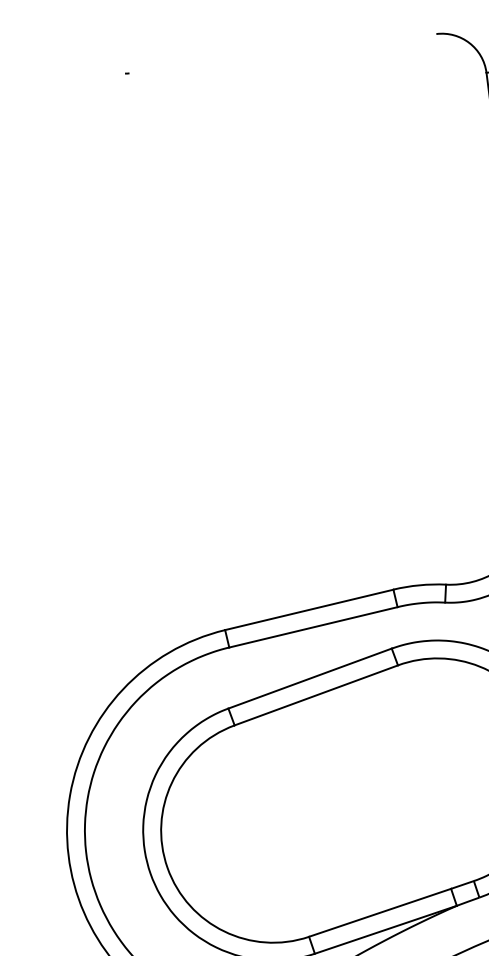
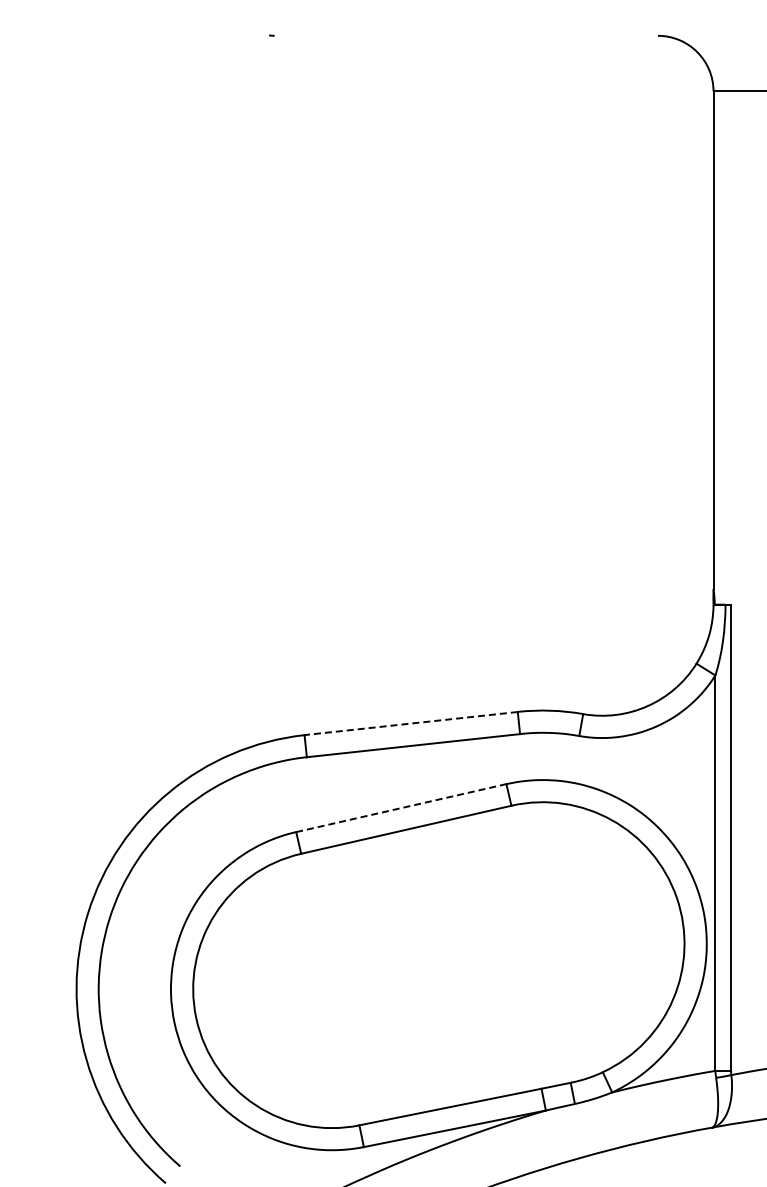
line: (308, 609) -> (410, 723), solid -> dashed
line: (310, 678) -> (401, 808), solid -> dashed

